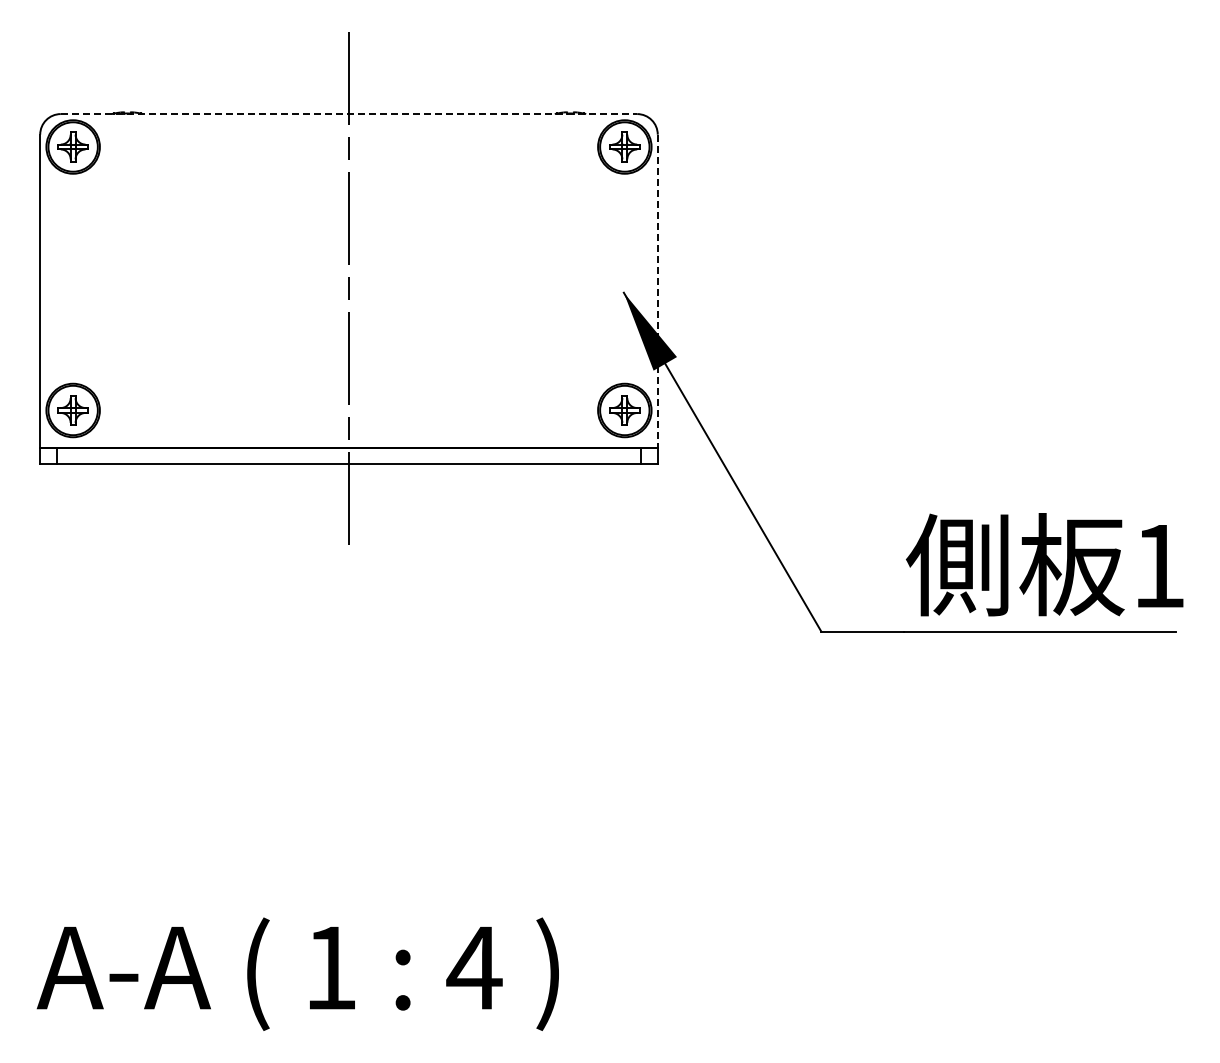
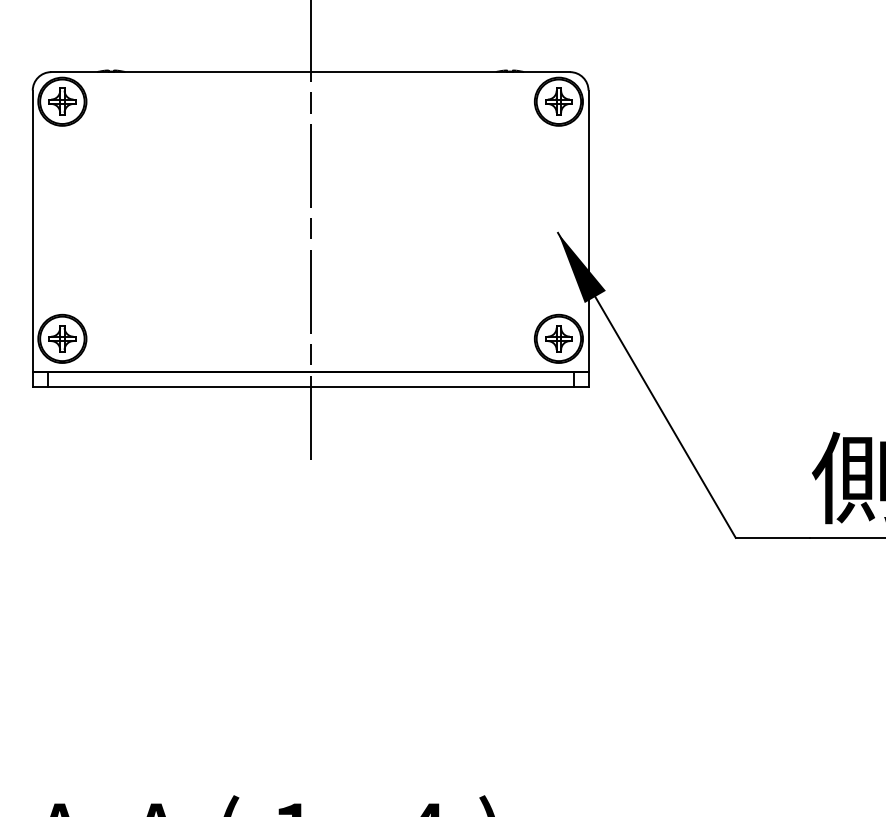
line: (349, 114) -> (311, 72), dashed -> solid
line: (657, 291) -> (588, 231), dashed -> solid

